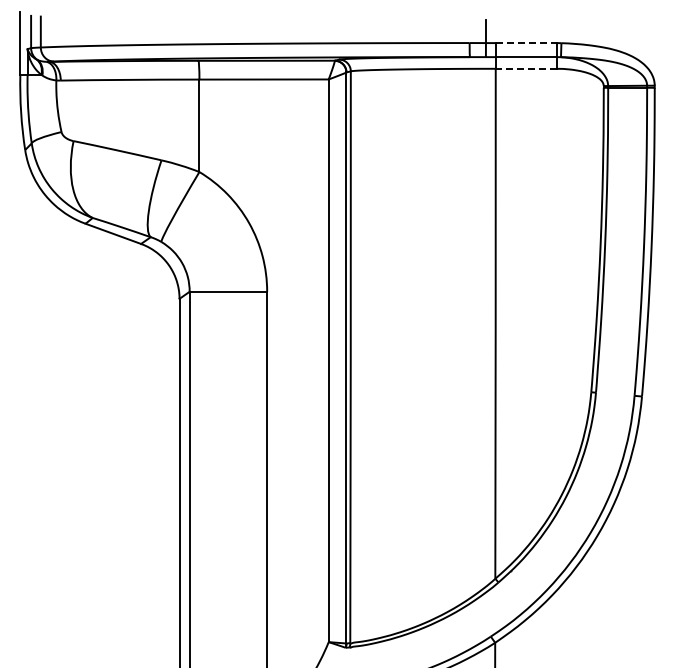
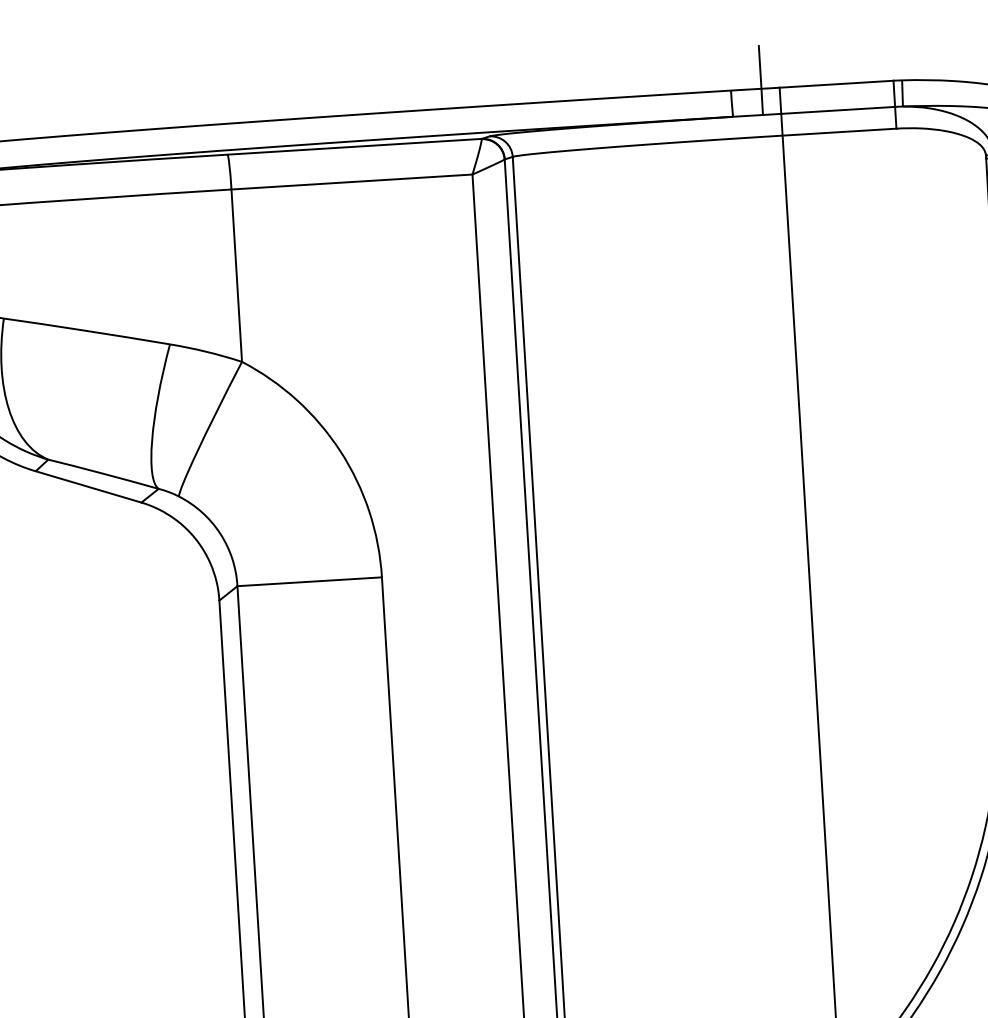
line: (526, 43) -> (837, 84), dashed -> solid
line: (526, 68) -> (839, 131), dashed -> solid

